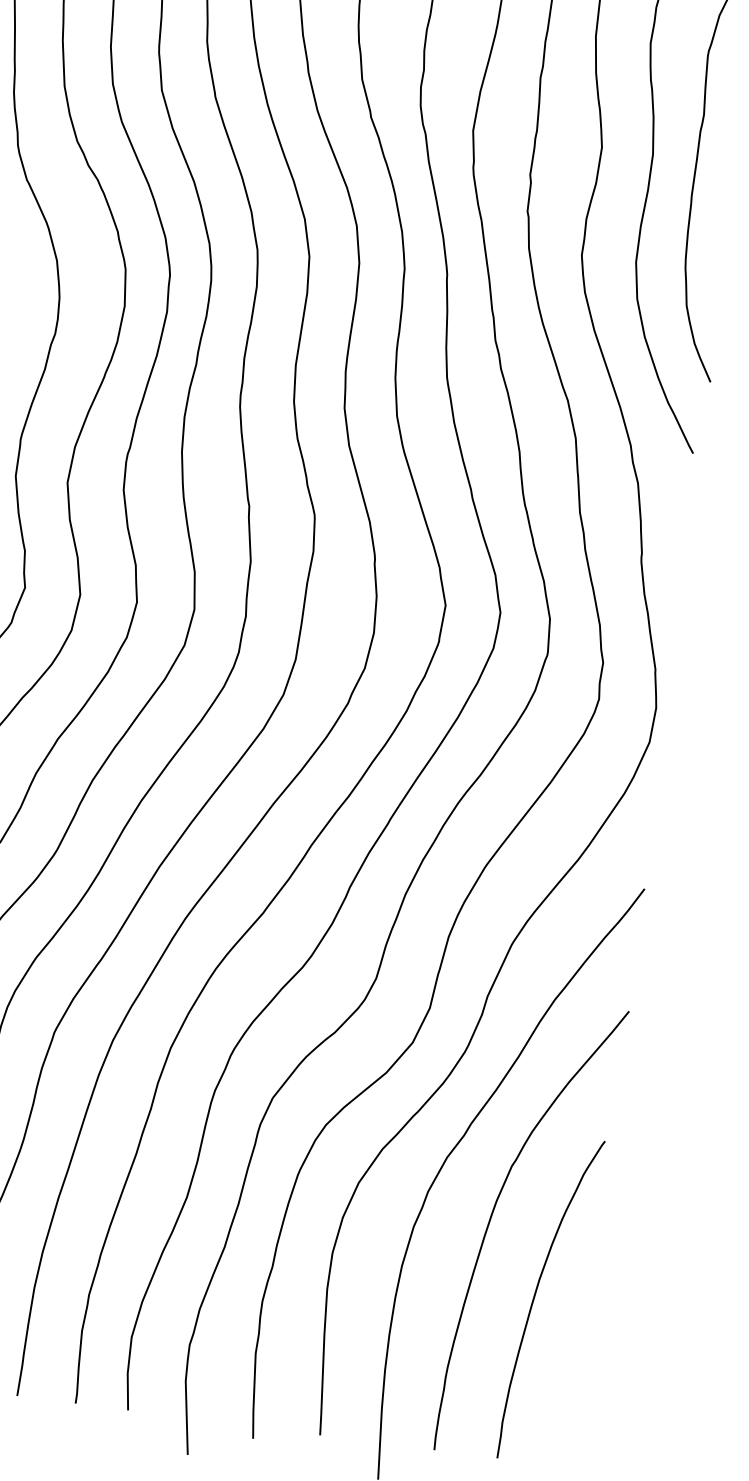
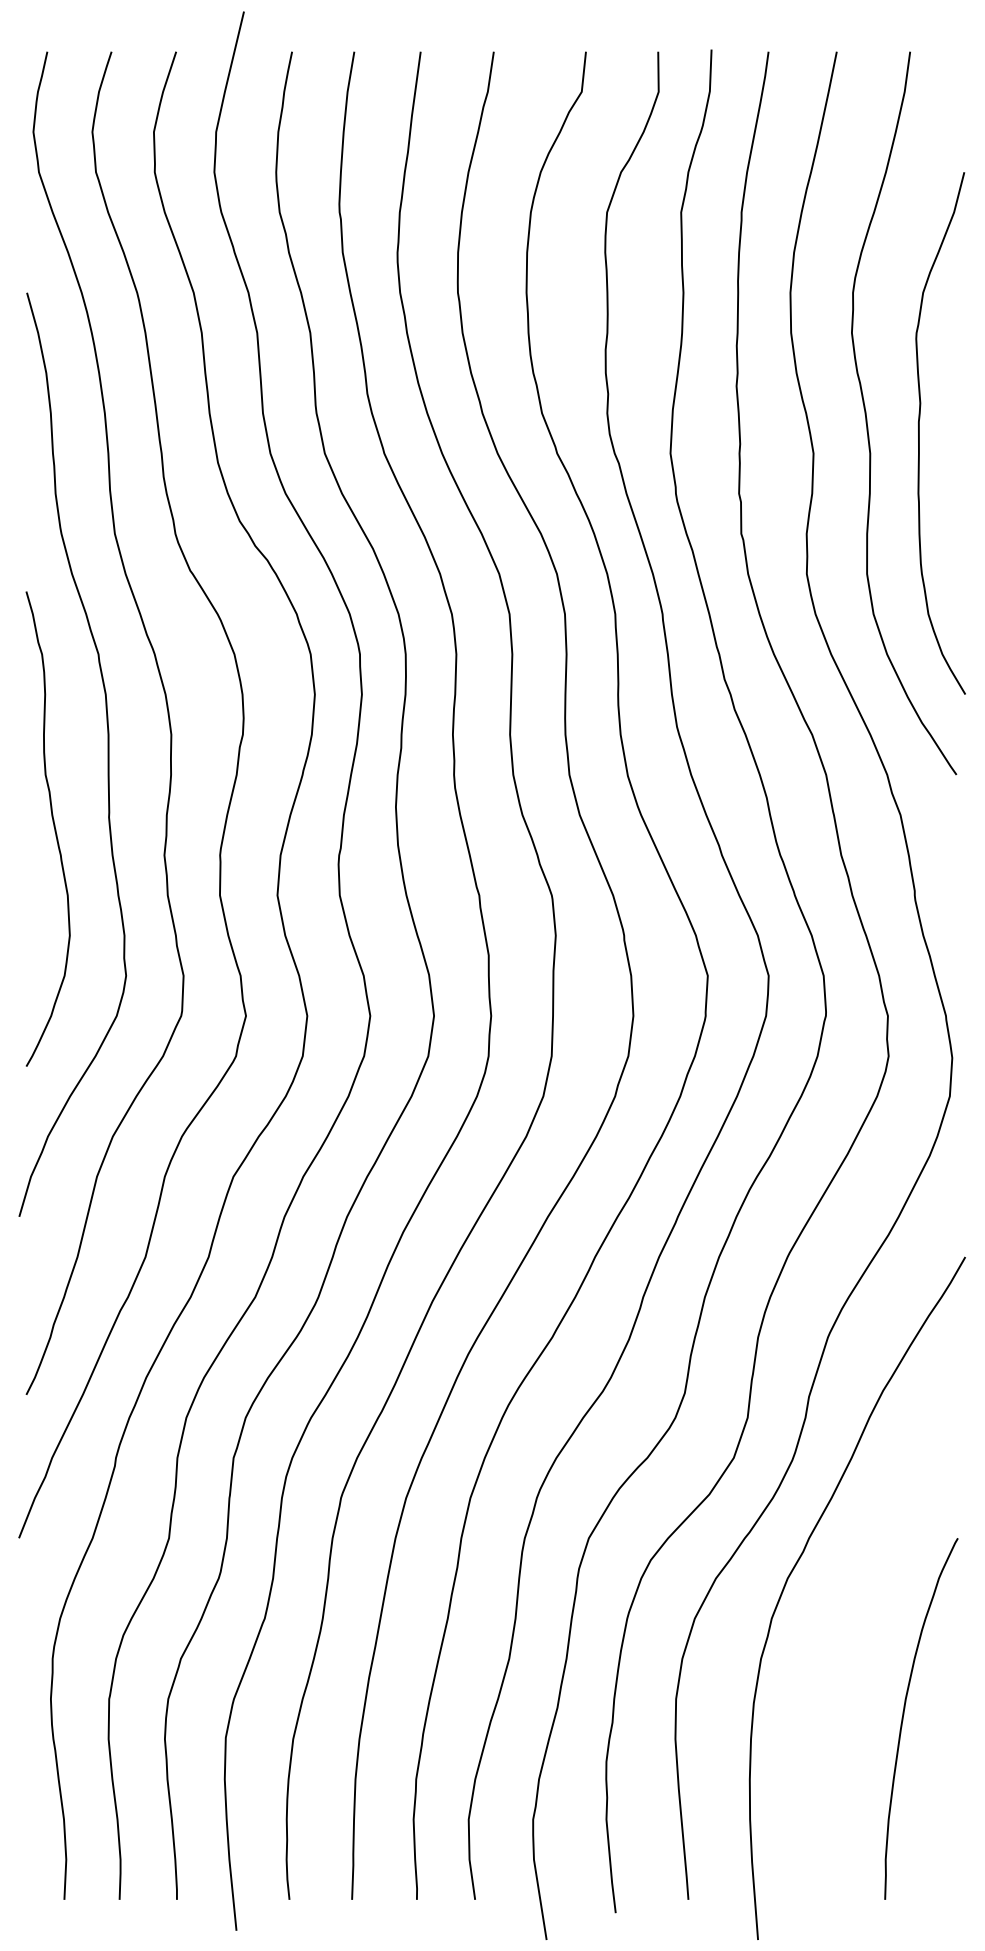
curve: (492, 1216) -> (845, 1636), removed

